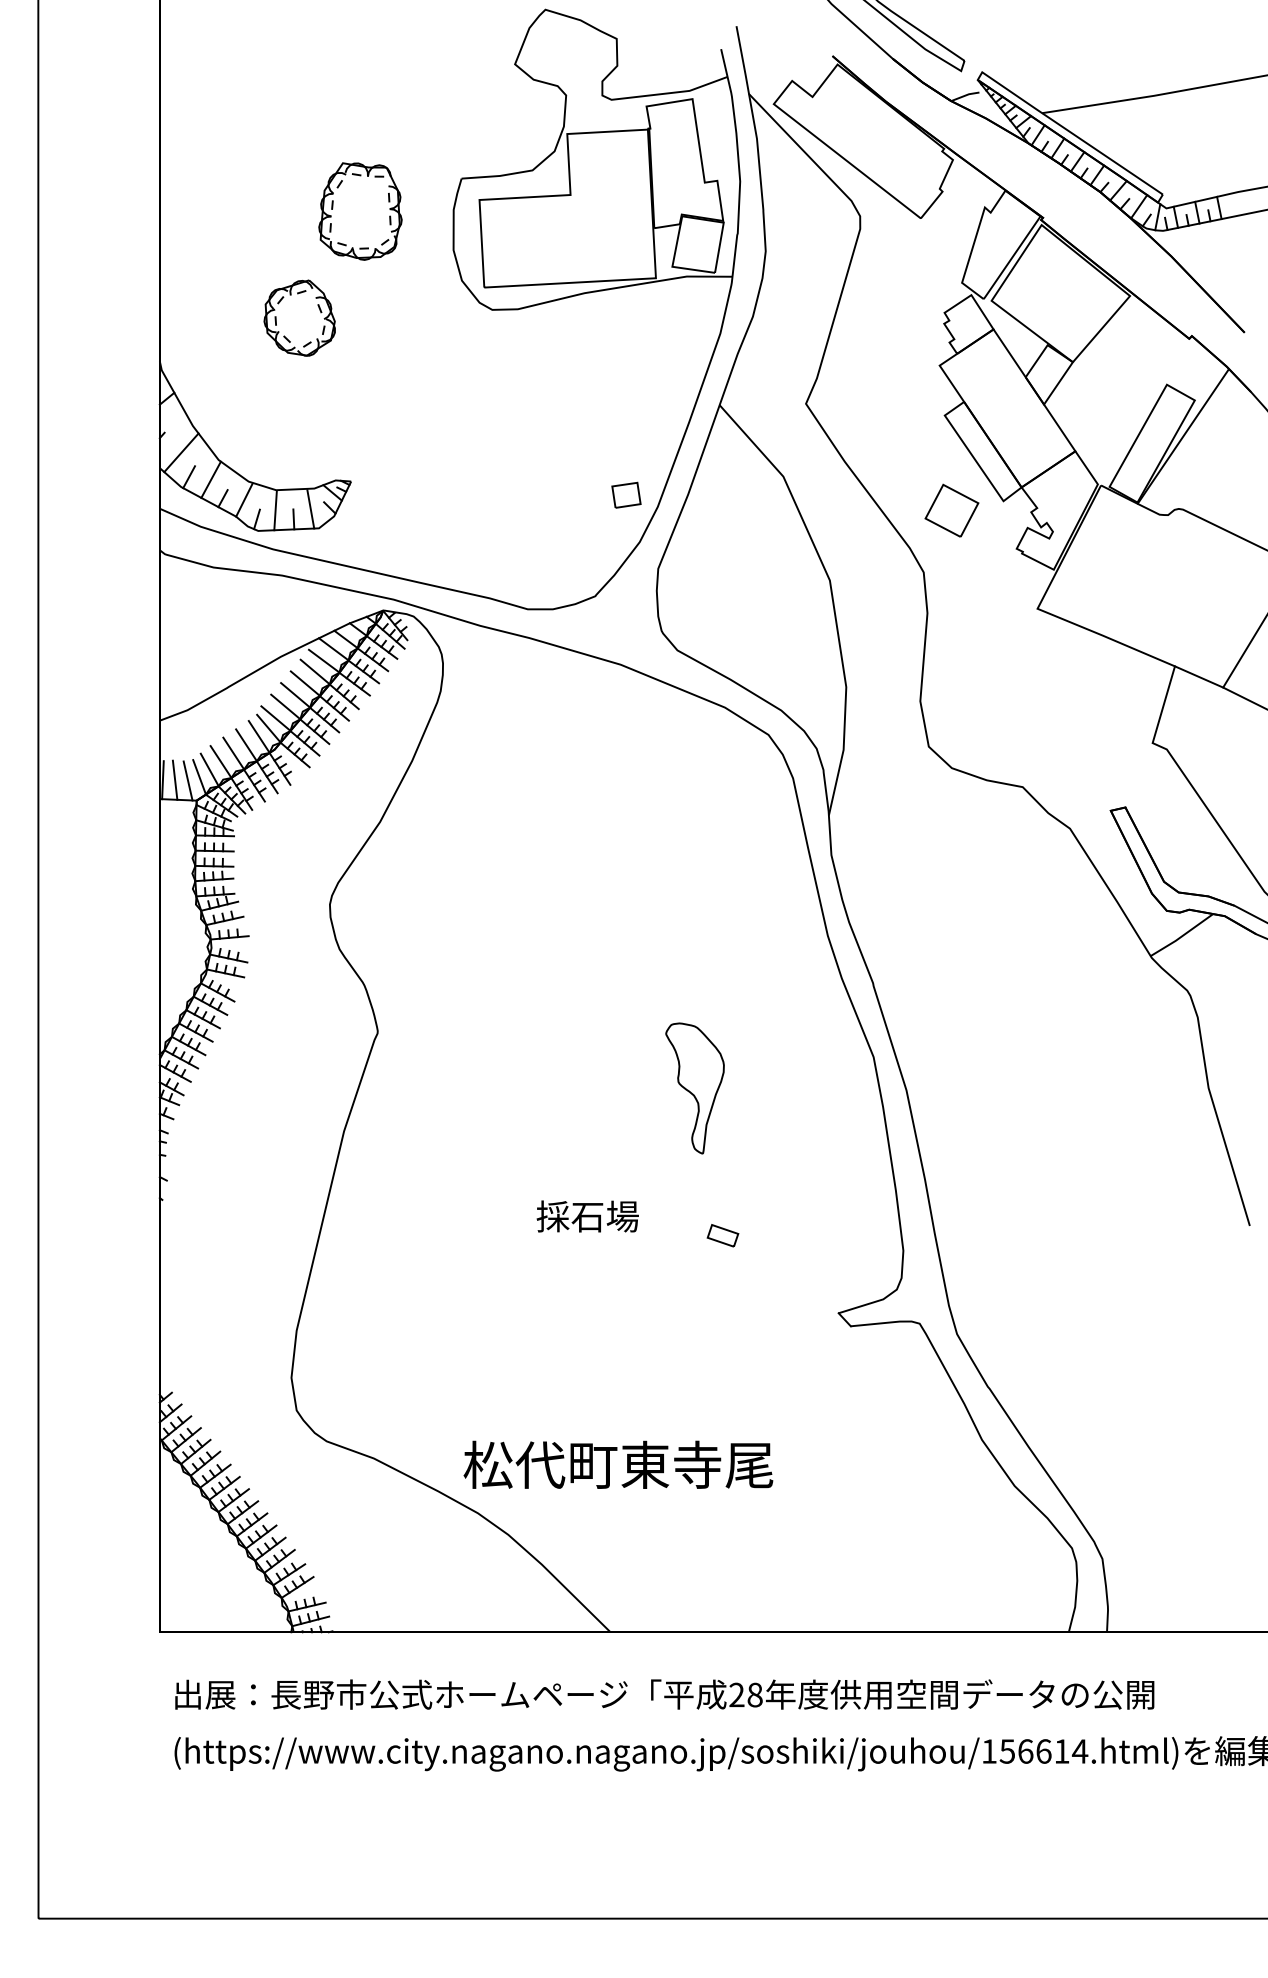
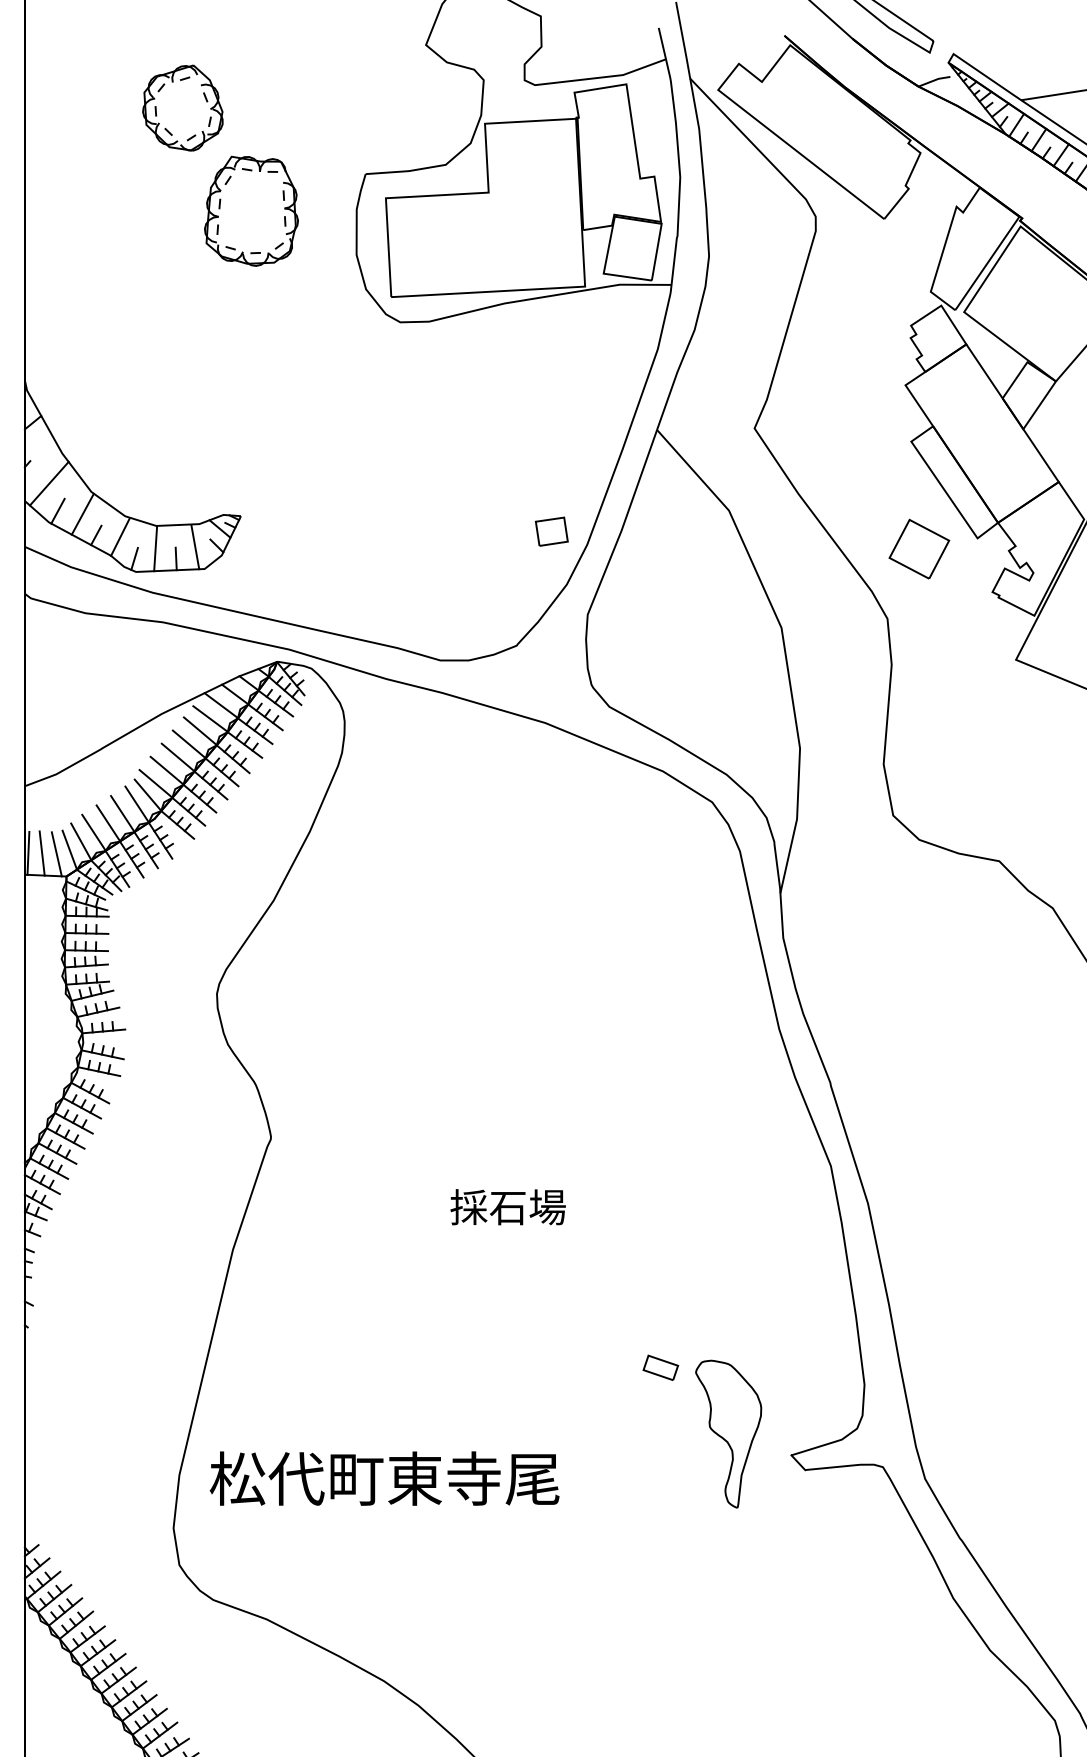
part: (299, 317) -> (182, 107), moved
part: (694, 1088) -> (728, 1434), moved
text: (587, 1216) -> (507, 1207), moved
text: (618, 1464) -> (384, 1478), moved

